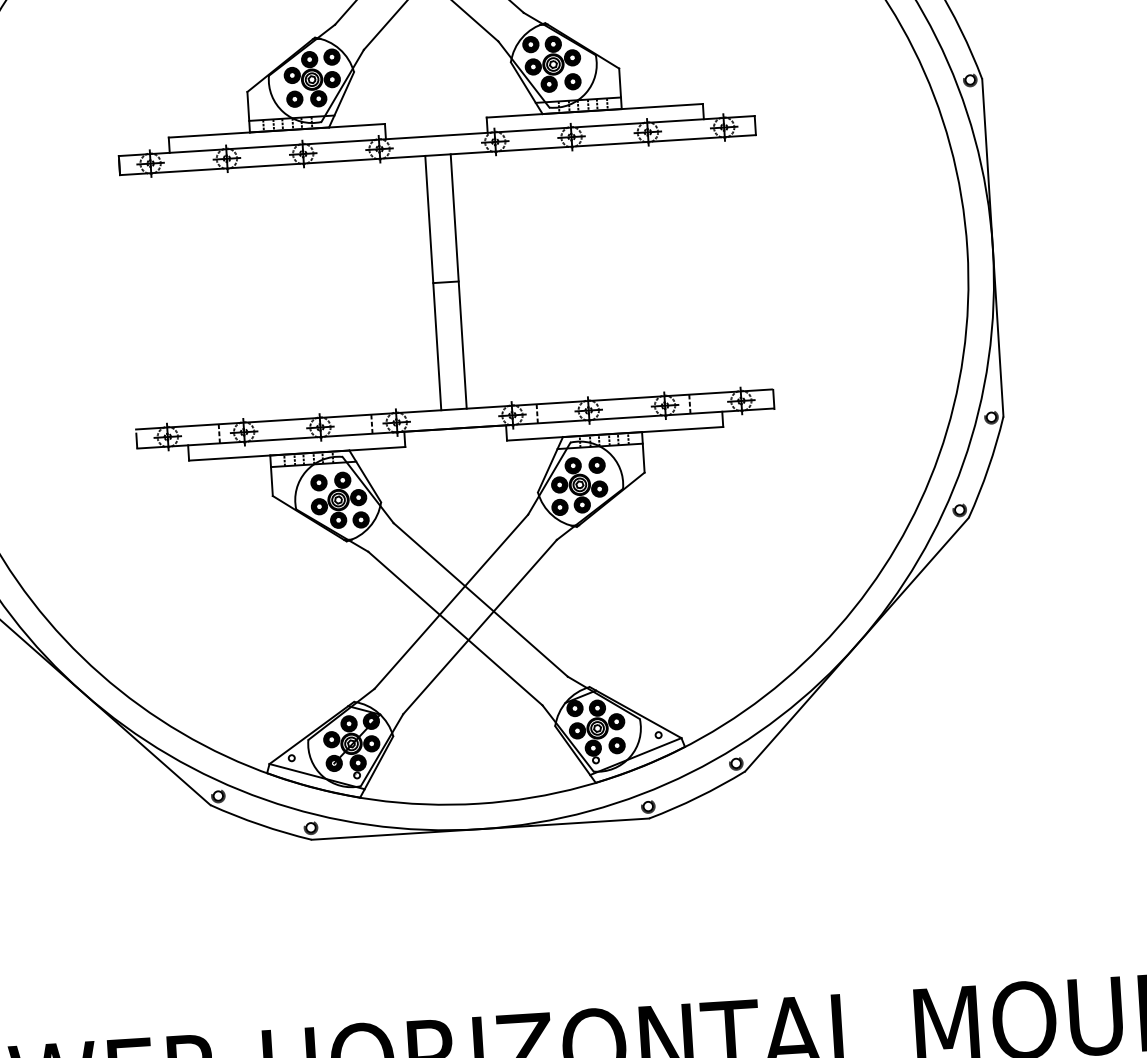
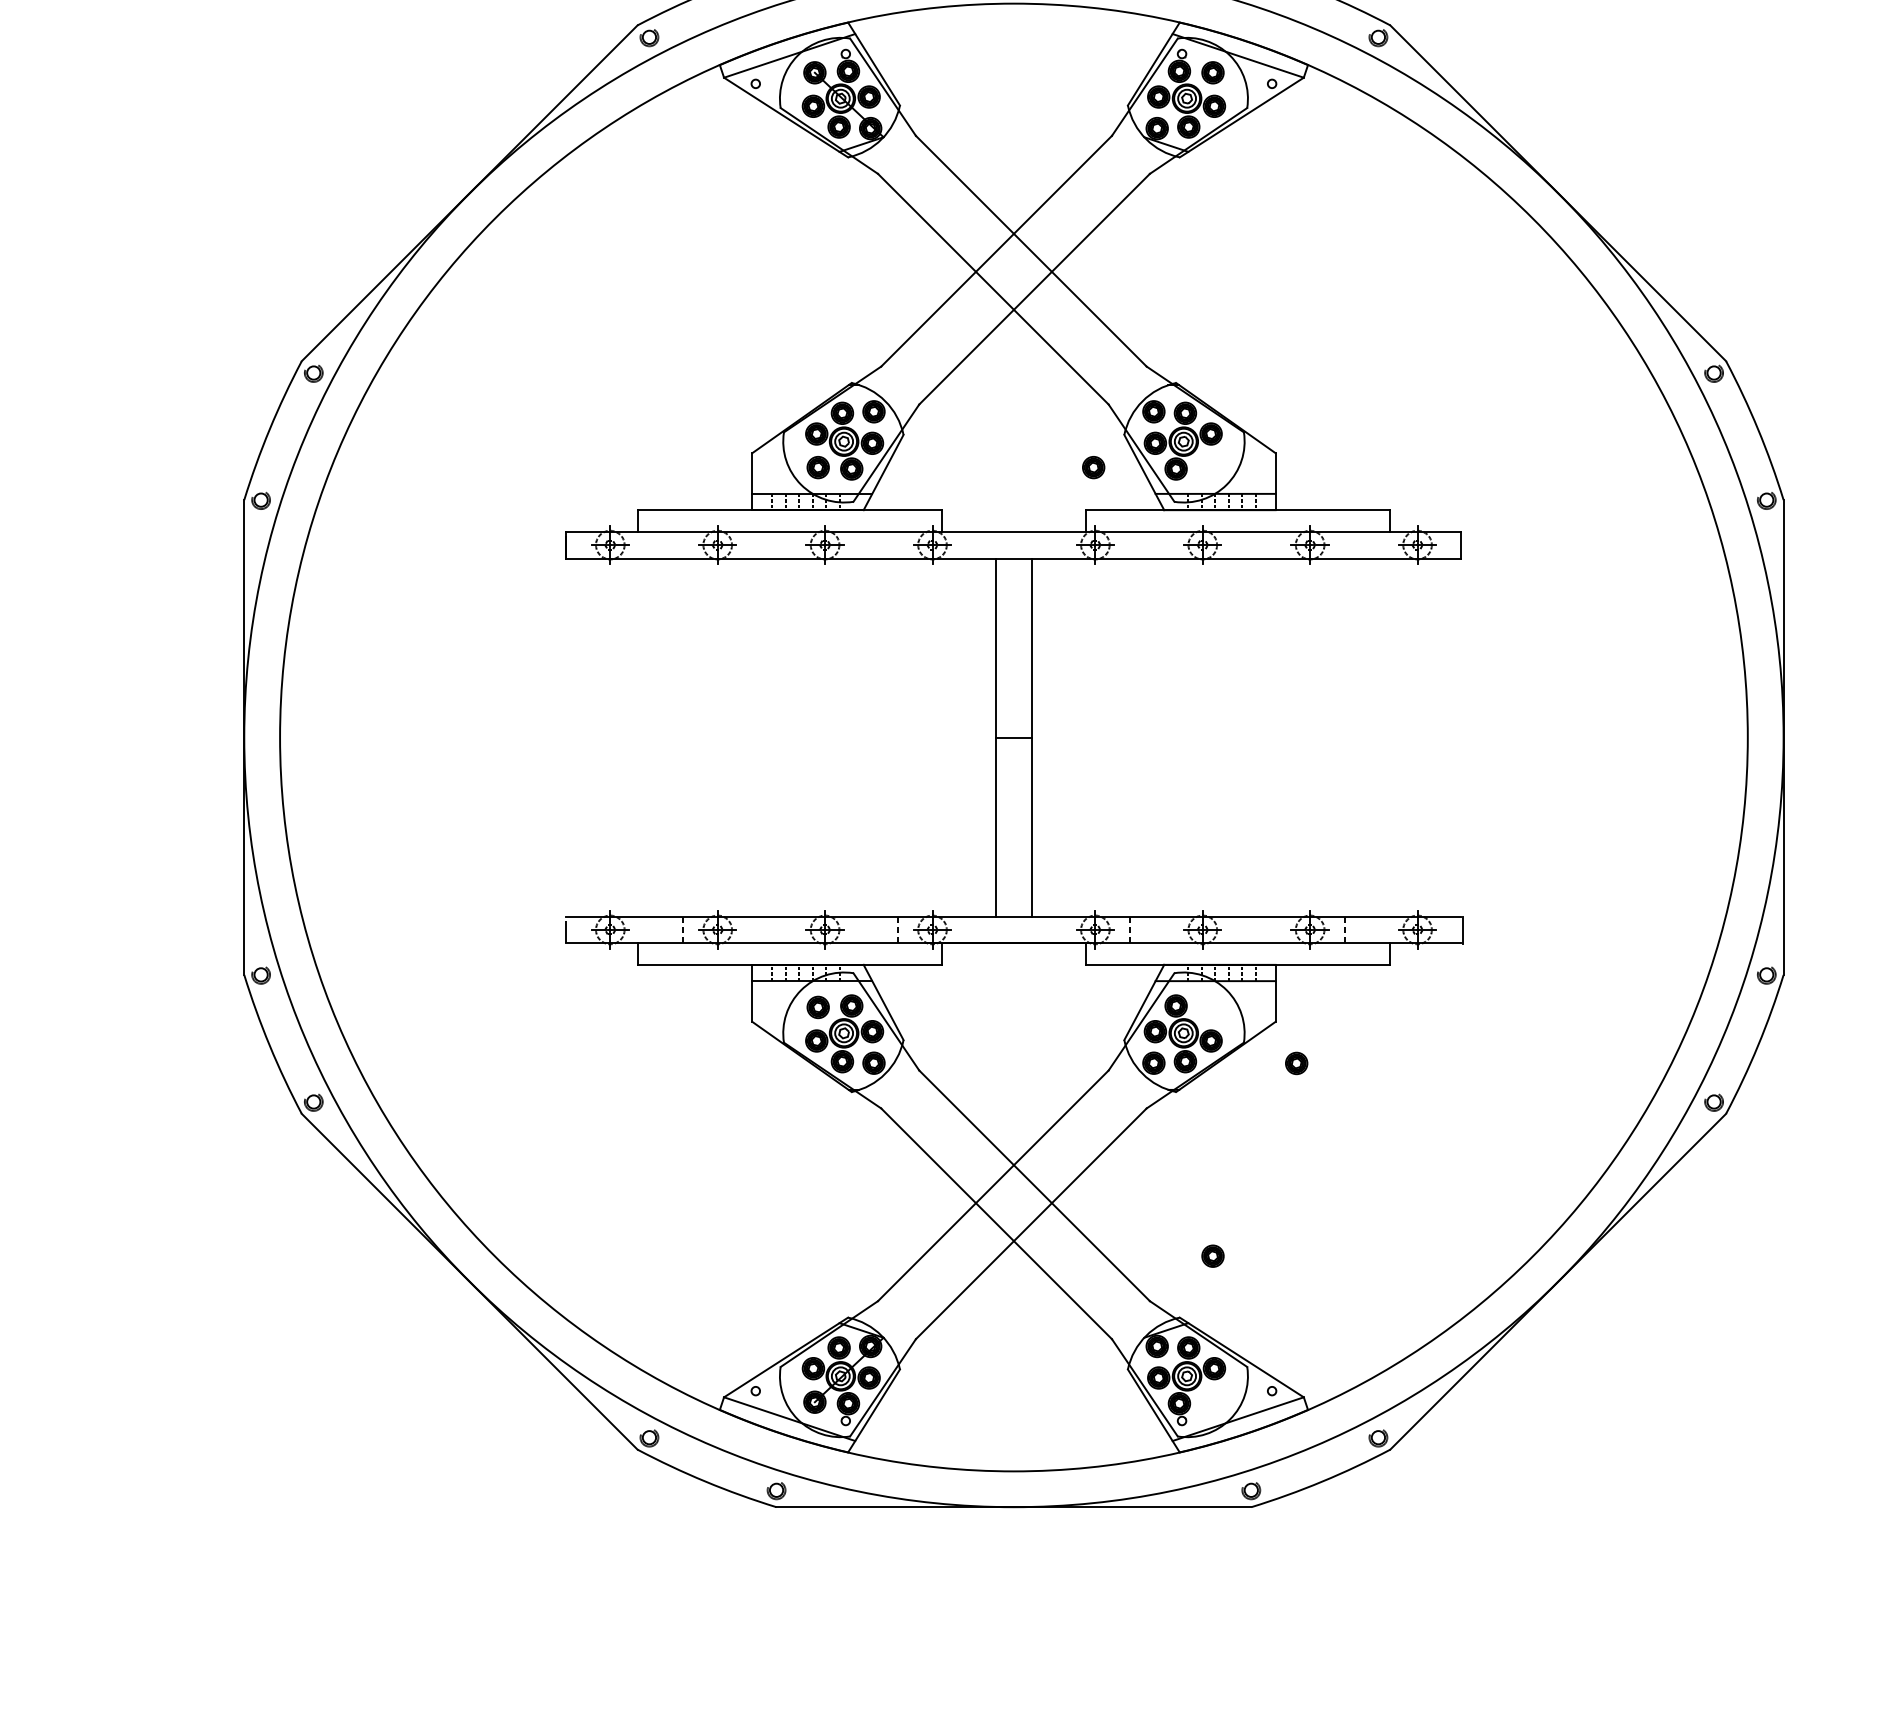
part: (572, 81) -> (1093, 467), moved
part: (597, 465) -> (1296, 1063), moved
part: (616, 745) -> (1212, 1255), moved

